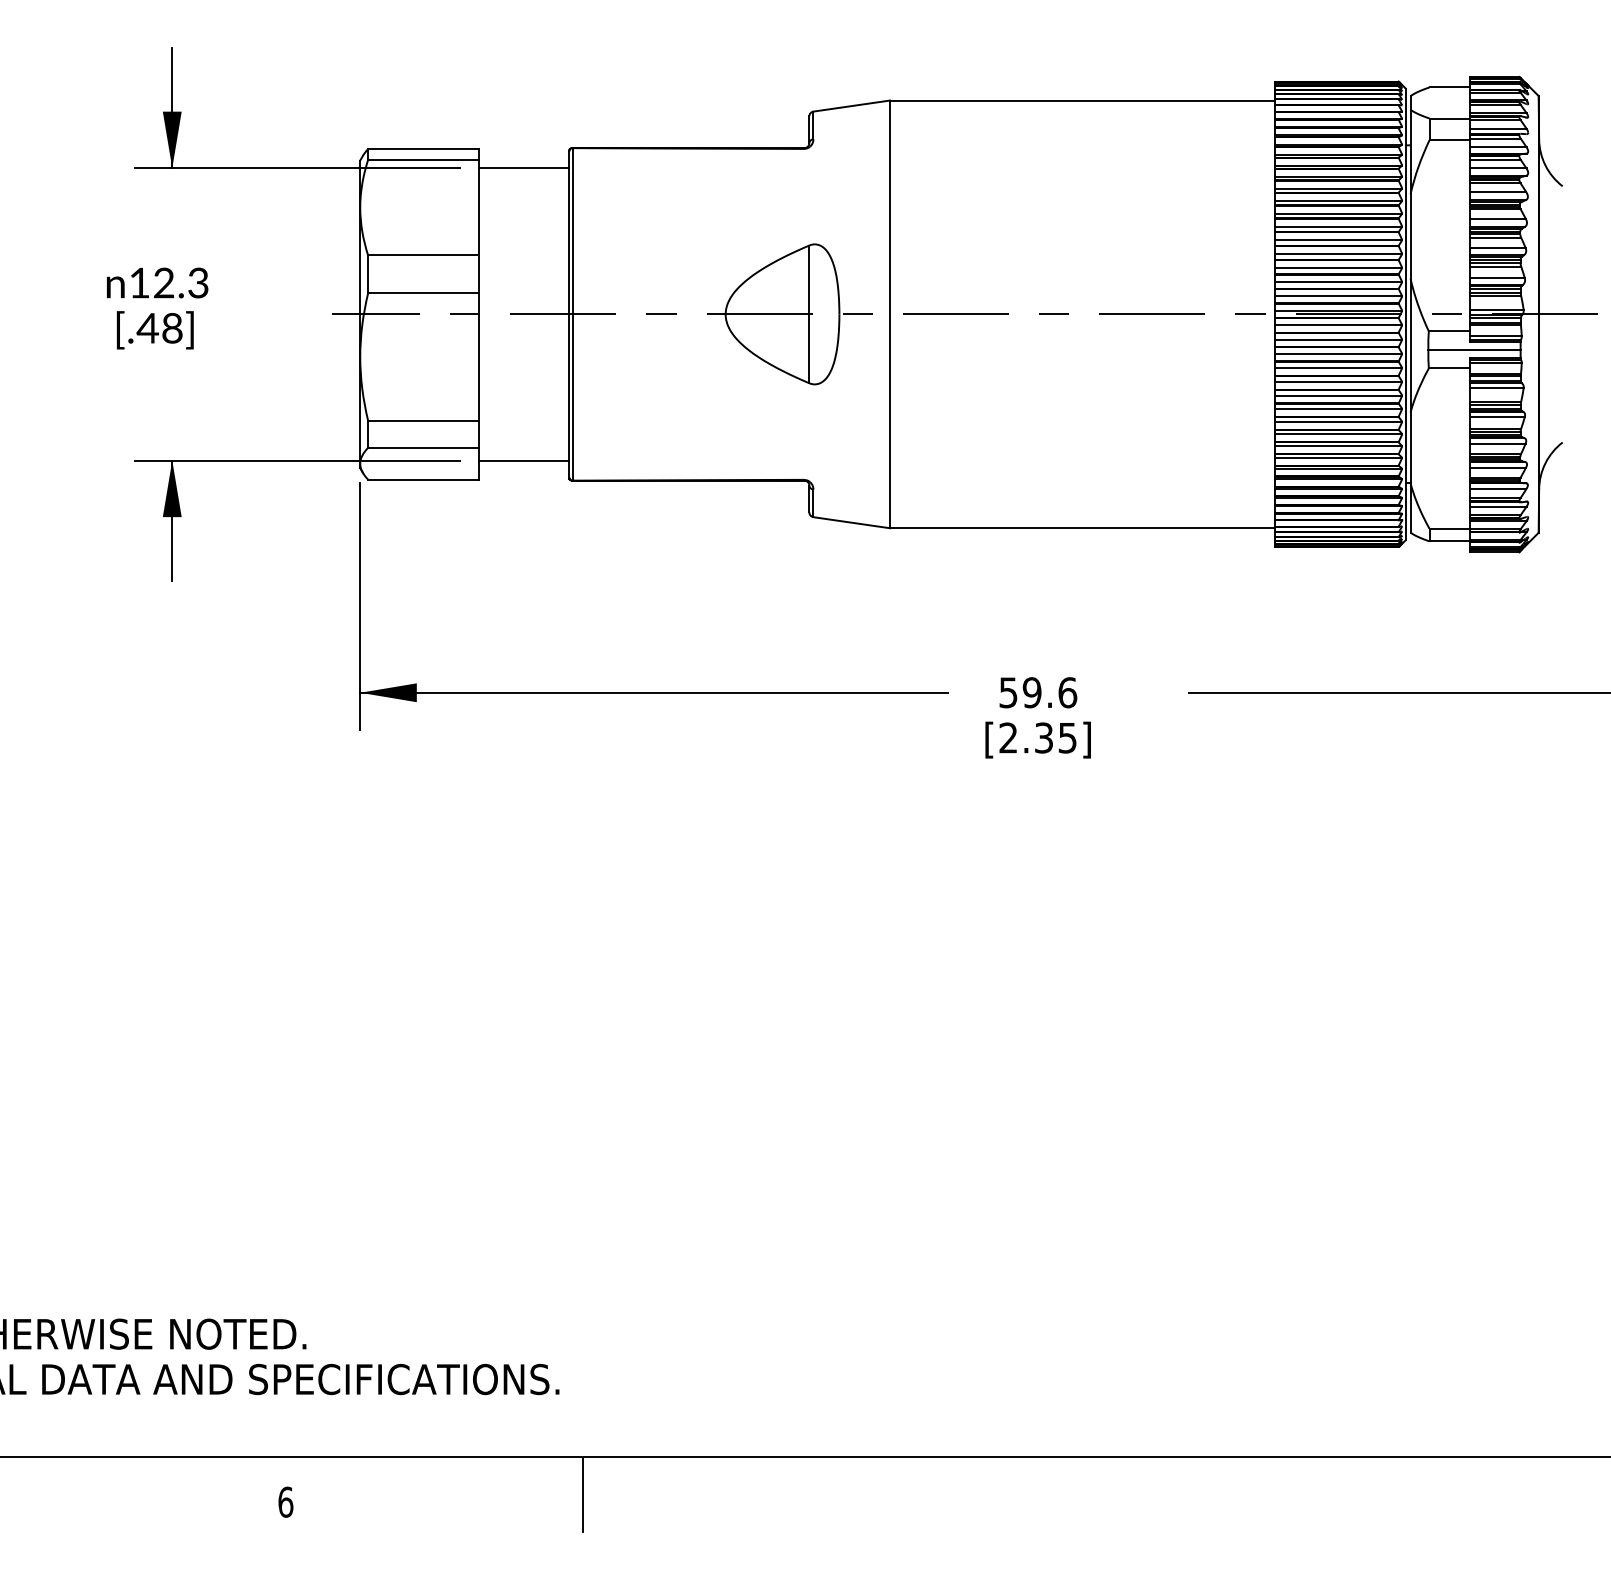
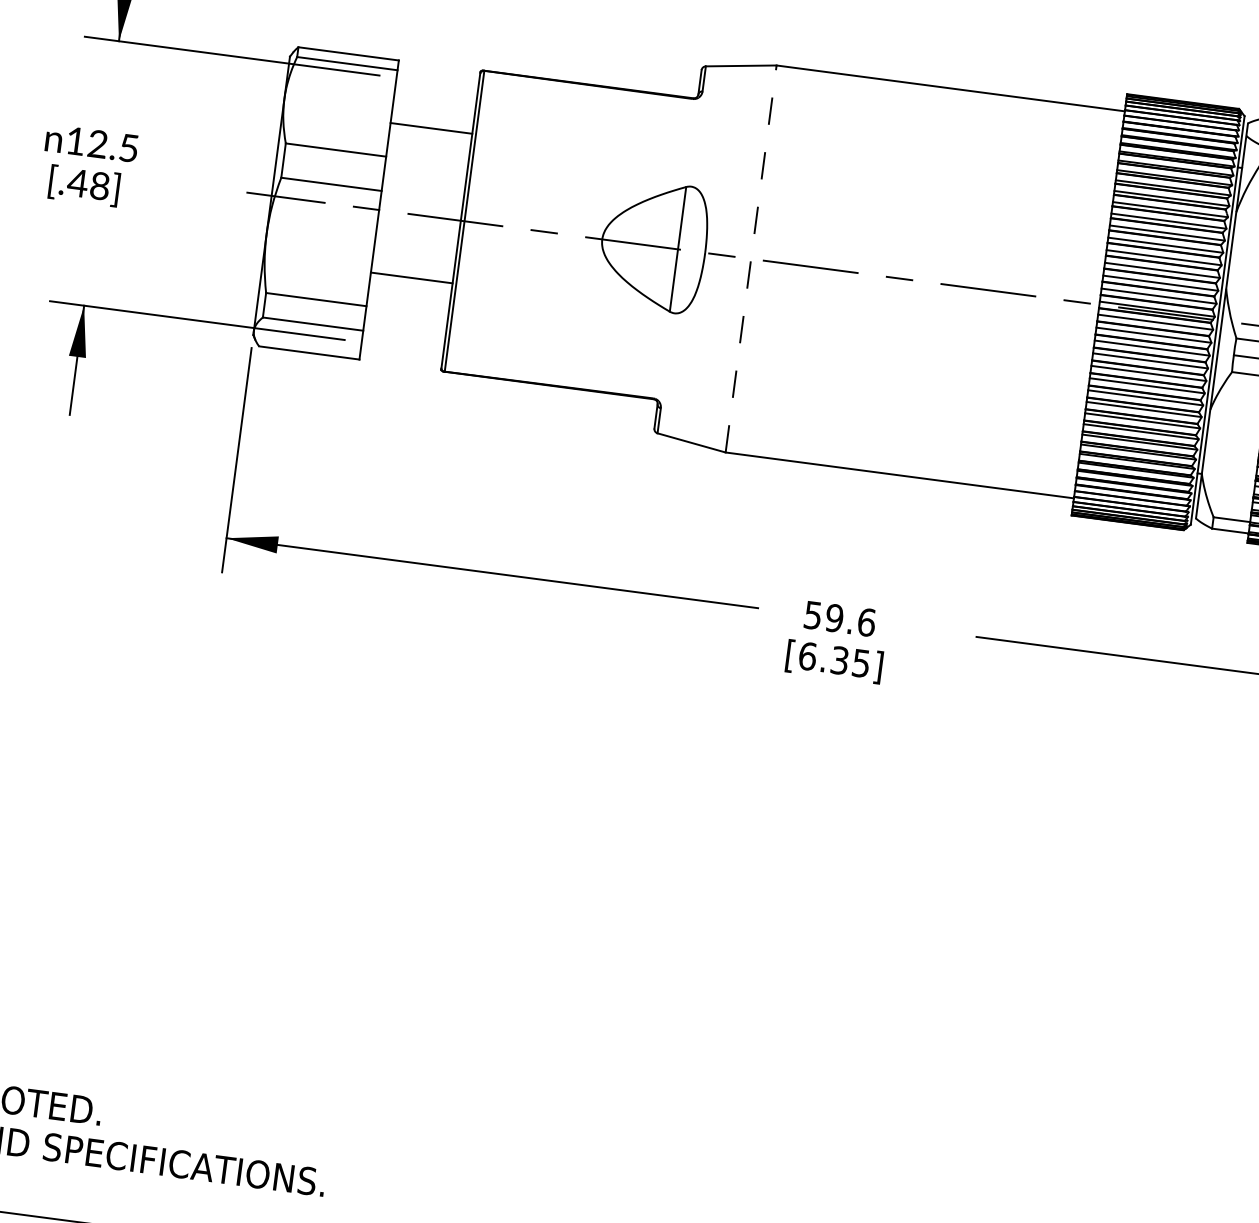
line: (524, 168) -> (431, 128), moved
text: (198, 282) -> (129, 147), 12.3 -> 12.5
line: (890, 314) -> (751, 259), solid -> dashed
line: (524, 460) -> (412, 277), moved
text: (1008, 737) -> (807, 655), [2.35] -> [6.35]

